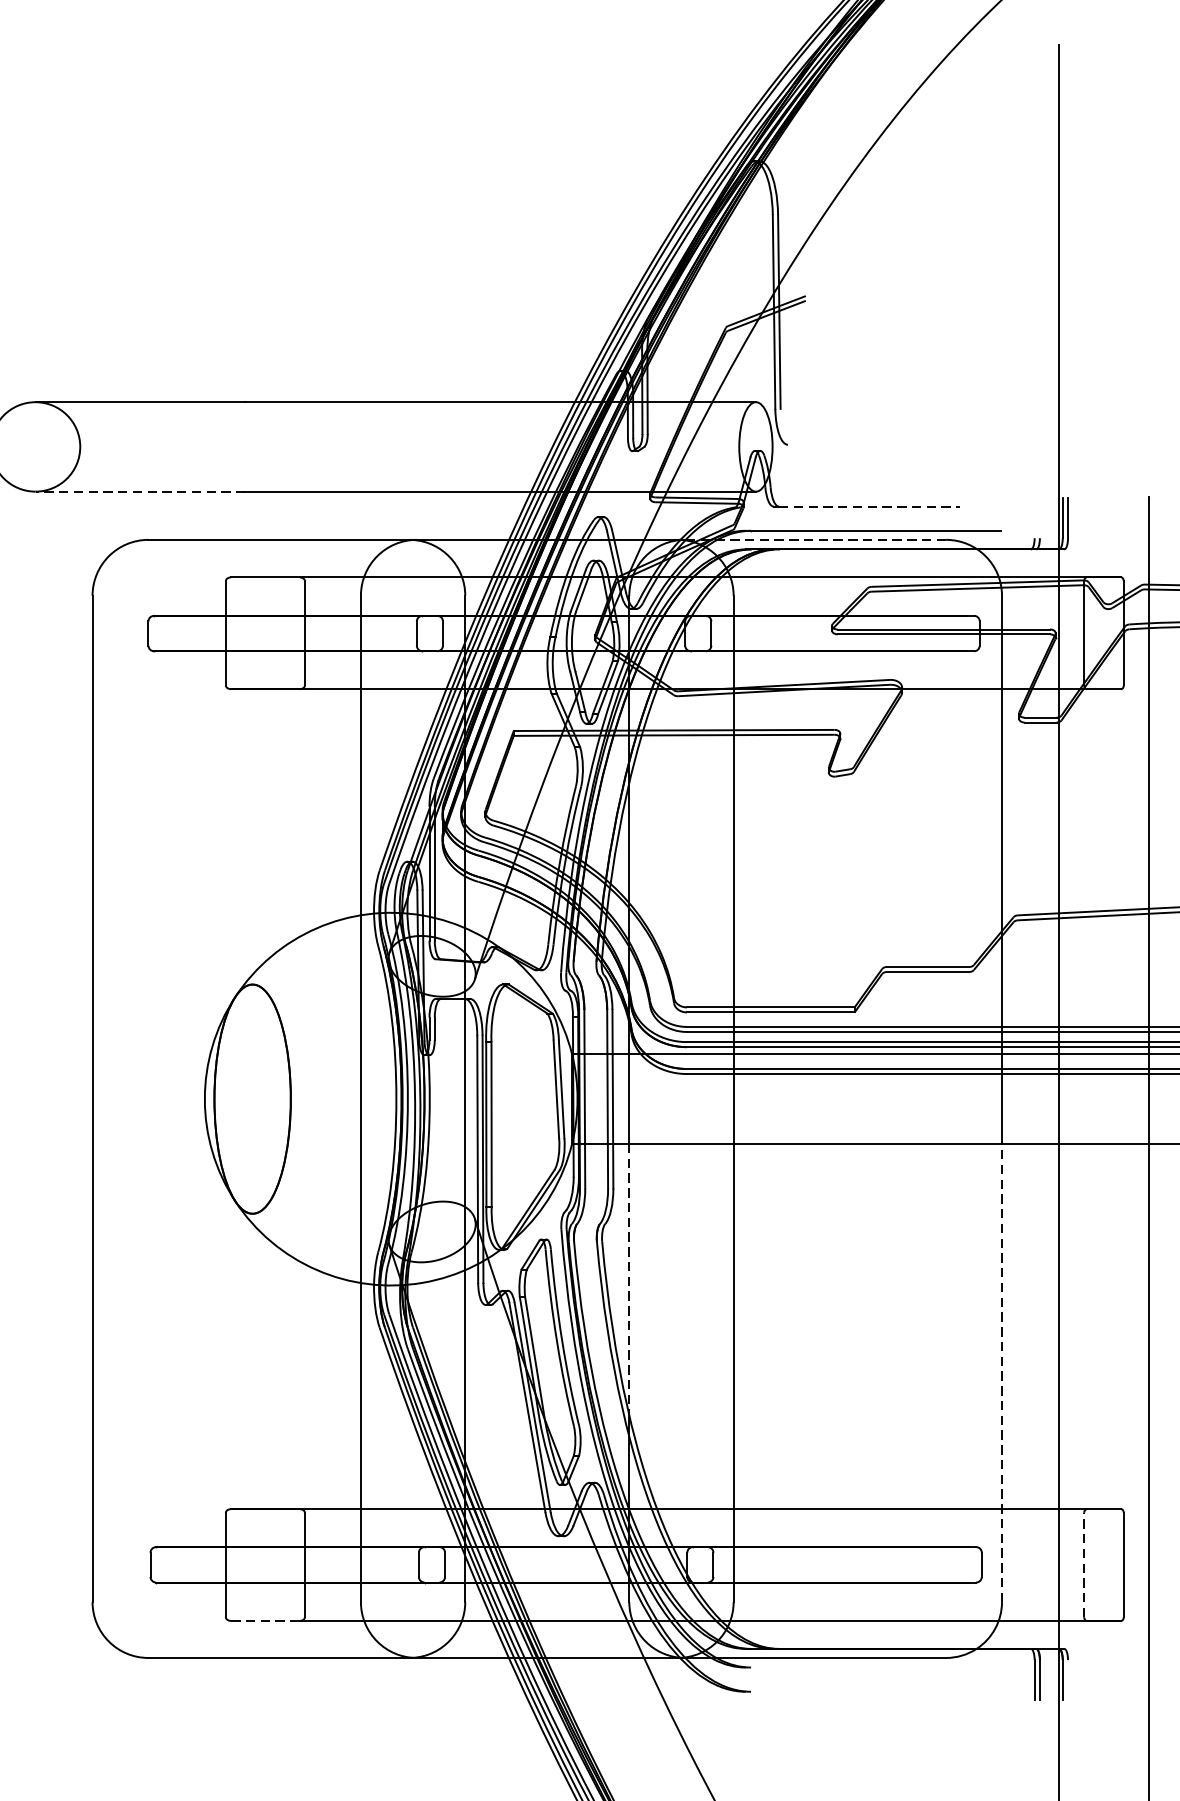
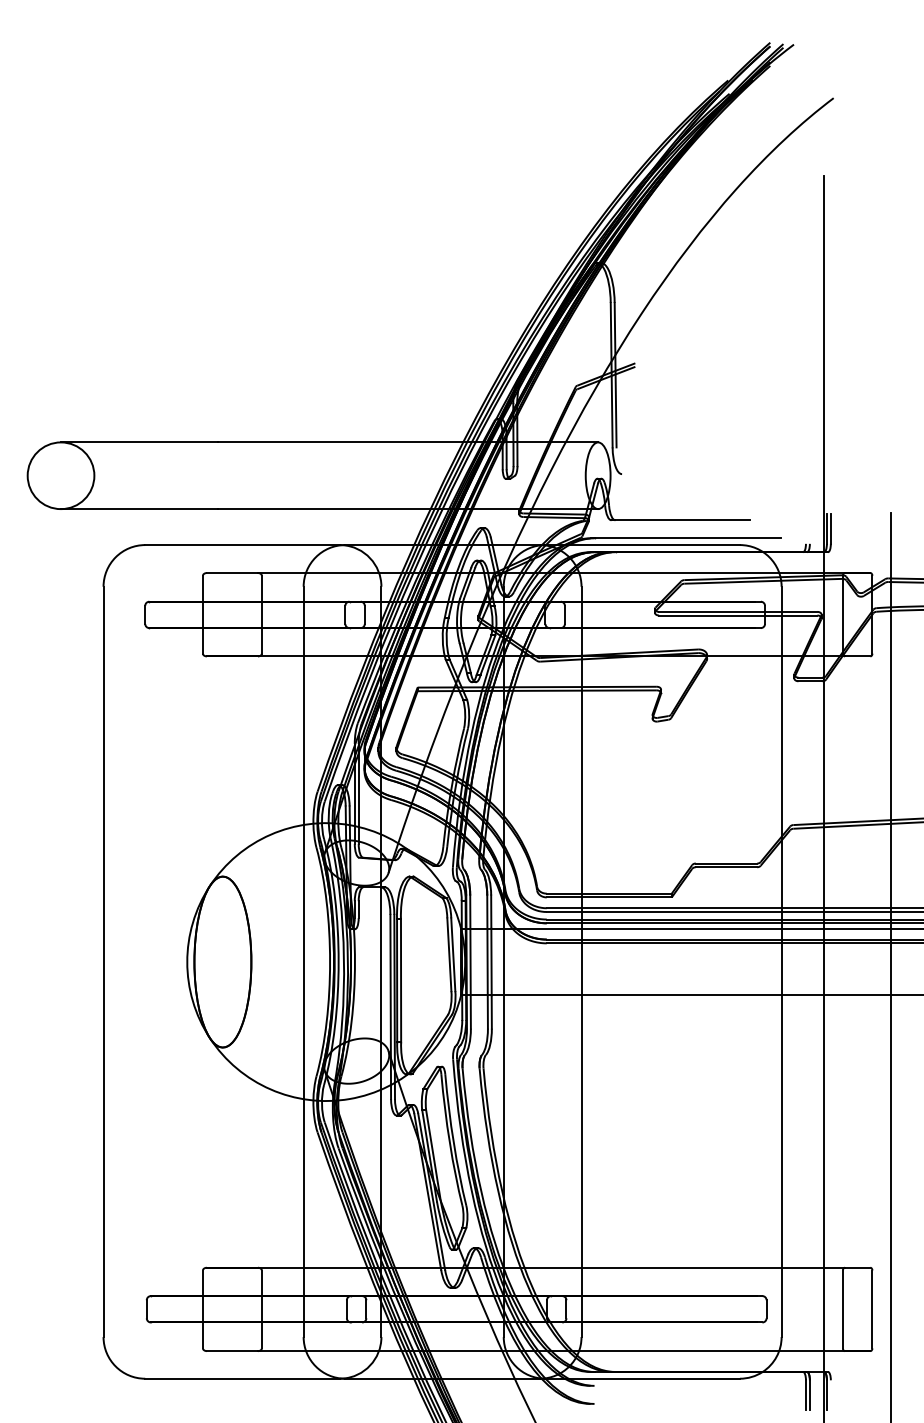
line: (139, 492) -> (138, 509), dashed -> solid
line: (869, 506) -> (682, 520), dashed -> solid
line: (815, 540) -> (642, 545), dashed -> solid
line: (628, 1280) -> (503, 1097), dashed -> solid
line: (1001, 1373) -> (781, 1166), dashed -> solid
line: (1083, 1565) -> (842, 1309), dashed -> solid
line: (265, 1621) -> (232, 1351), dashed -> solid

